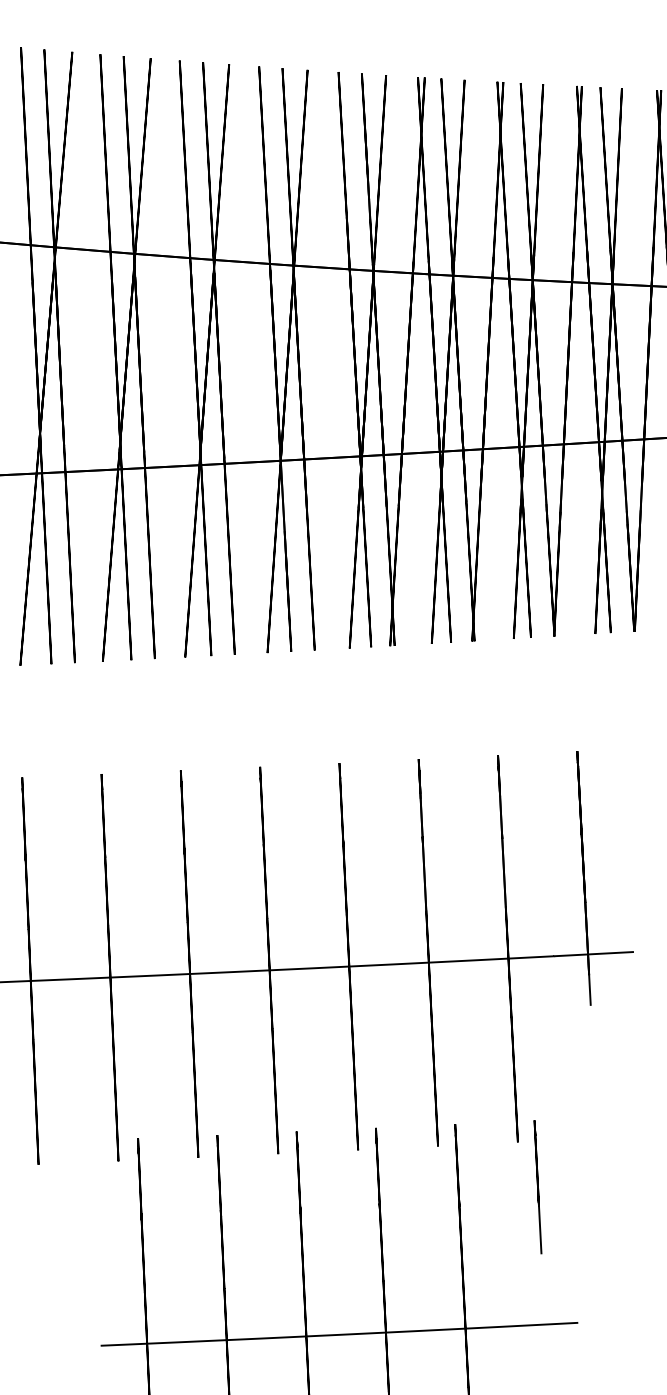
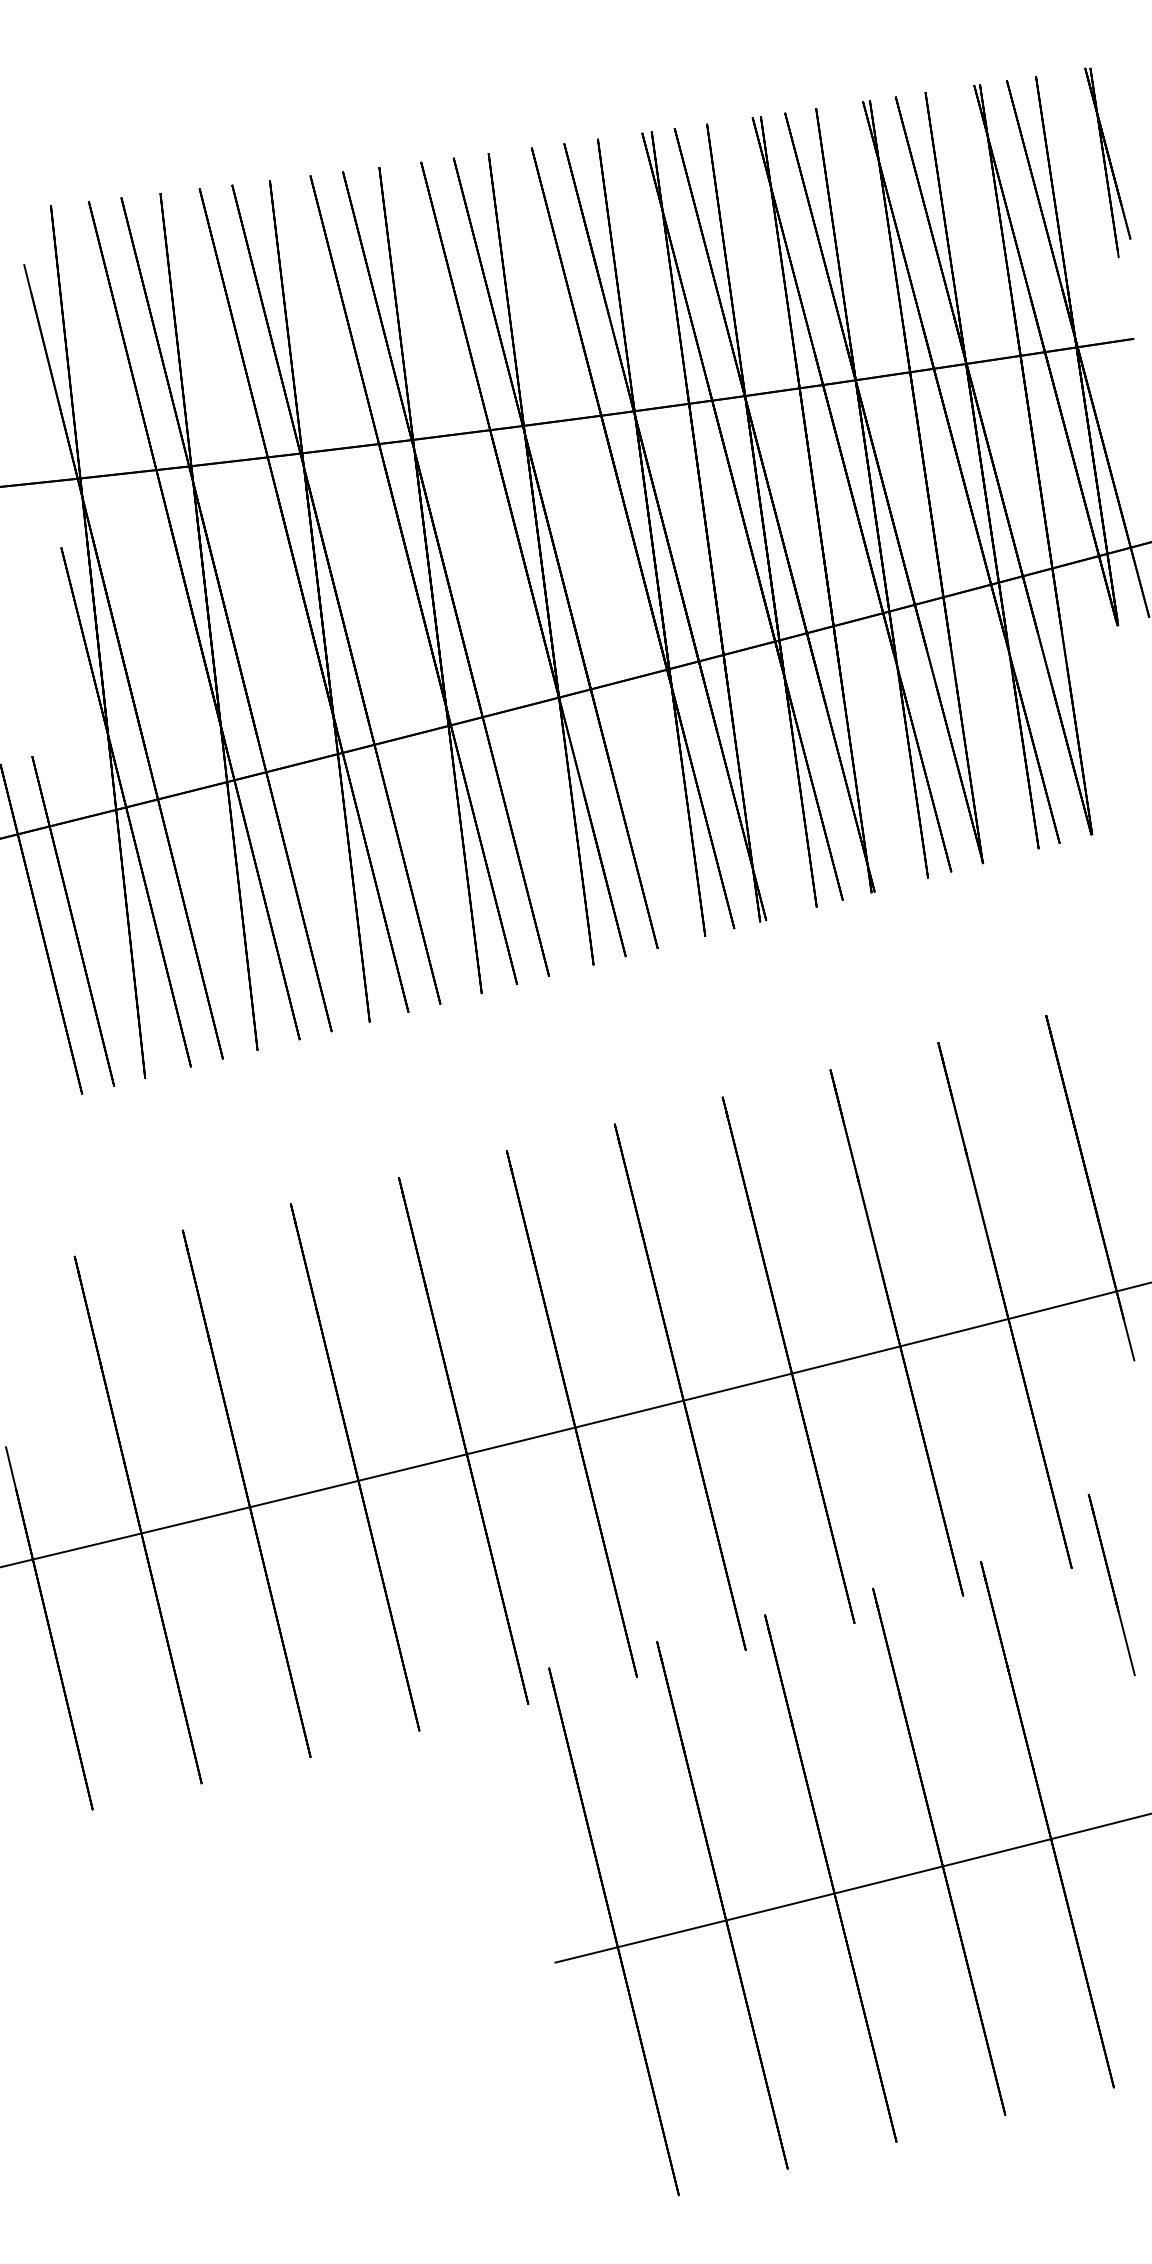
line: (537, 1186) -> (1111, 1584), moved

